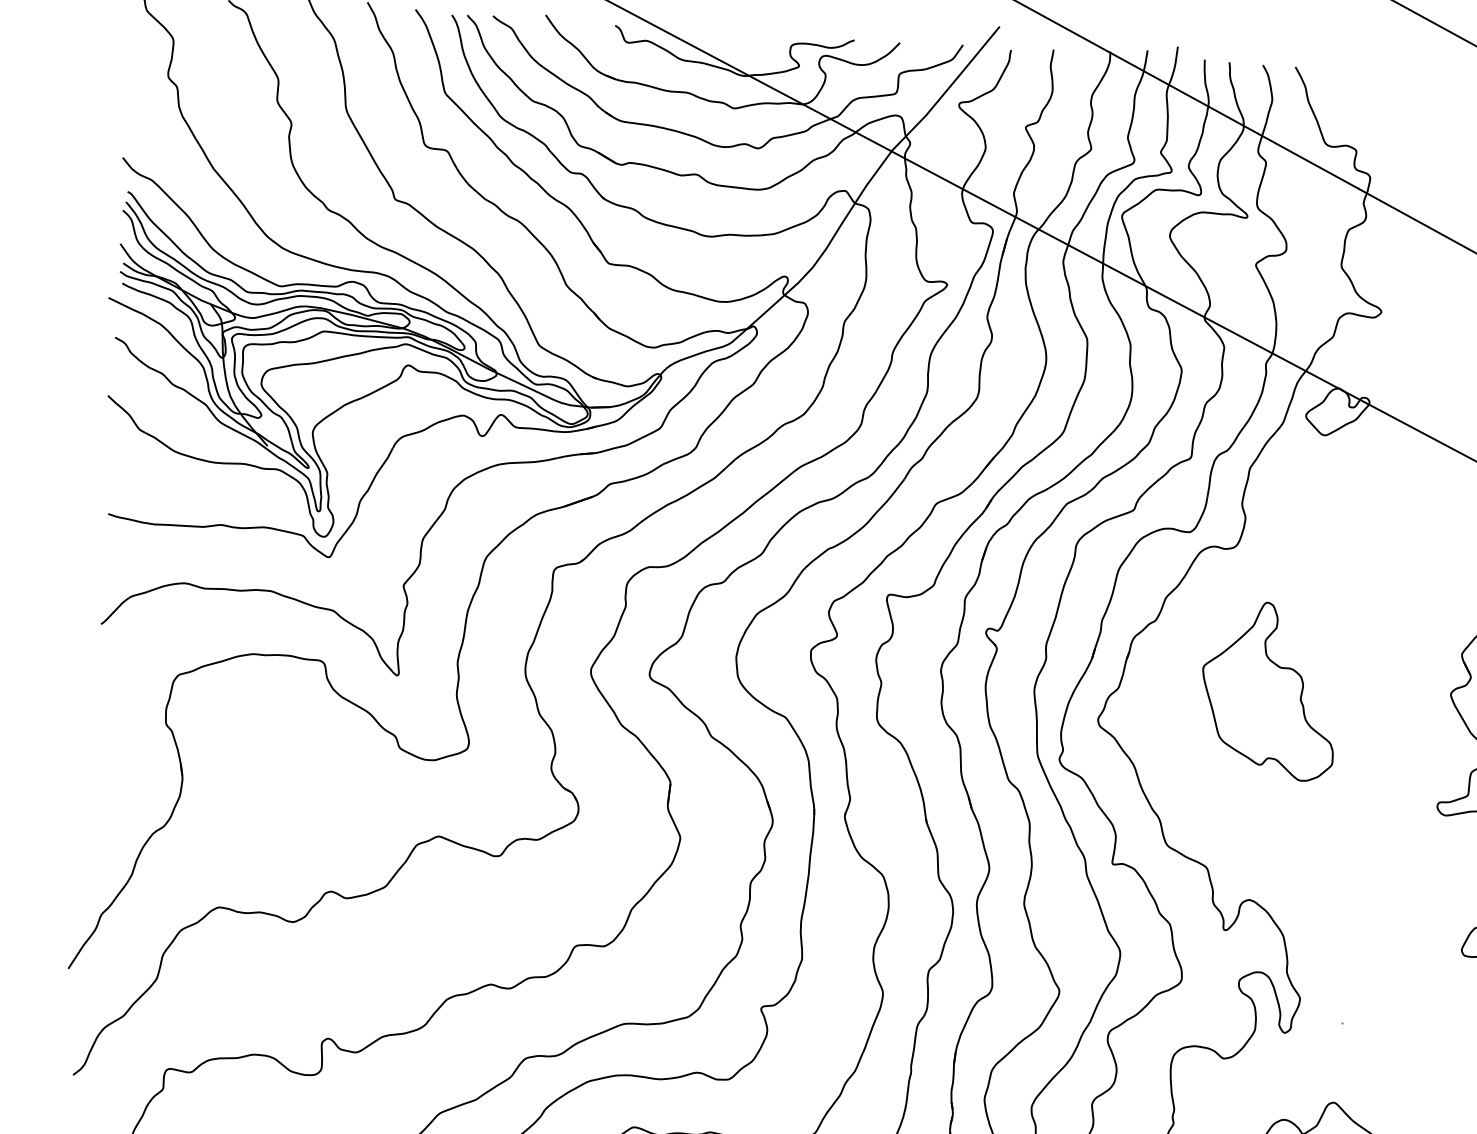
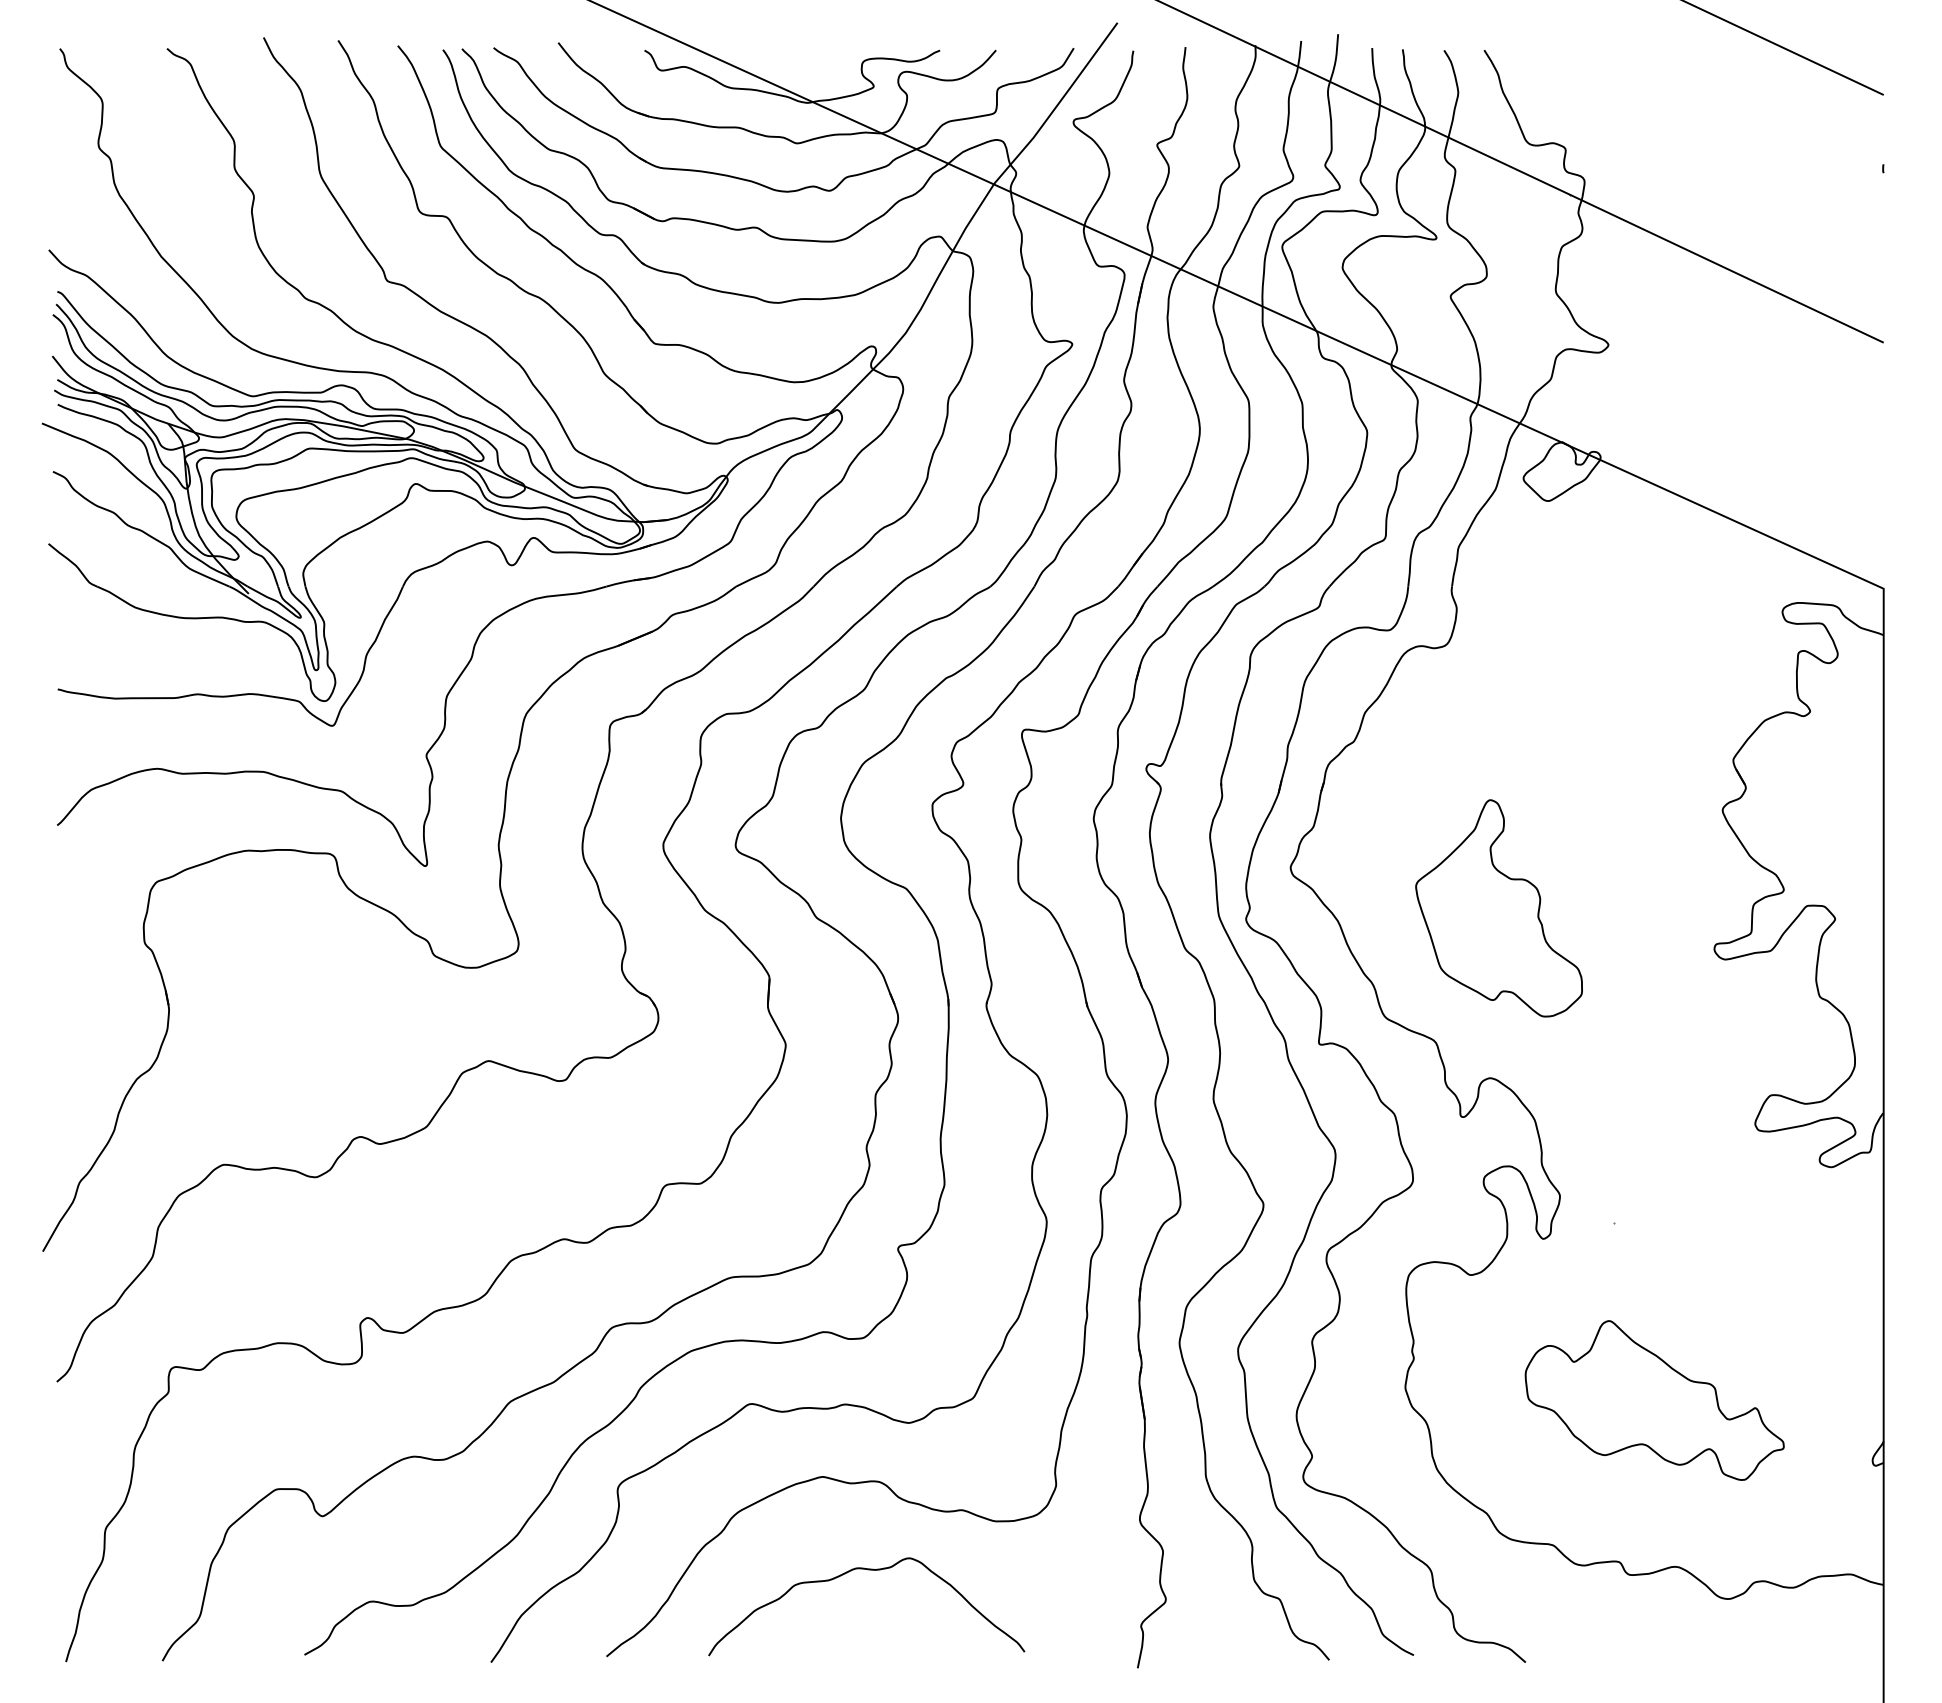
part: (1268, 690) -> (1498, 908), moved

